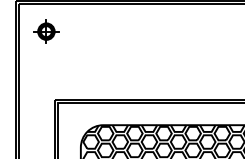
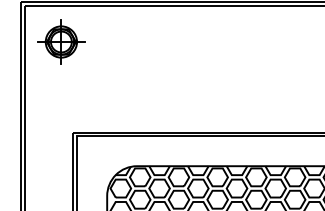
part: (46, 31) -> (61, 41), size x1.43

